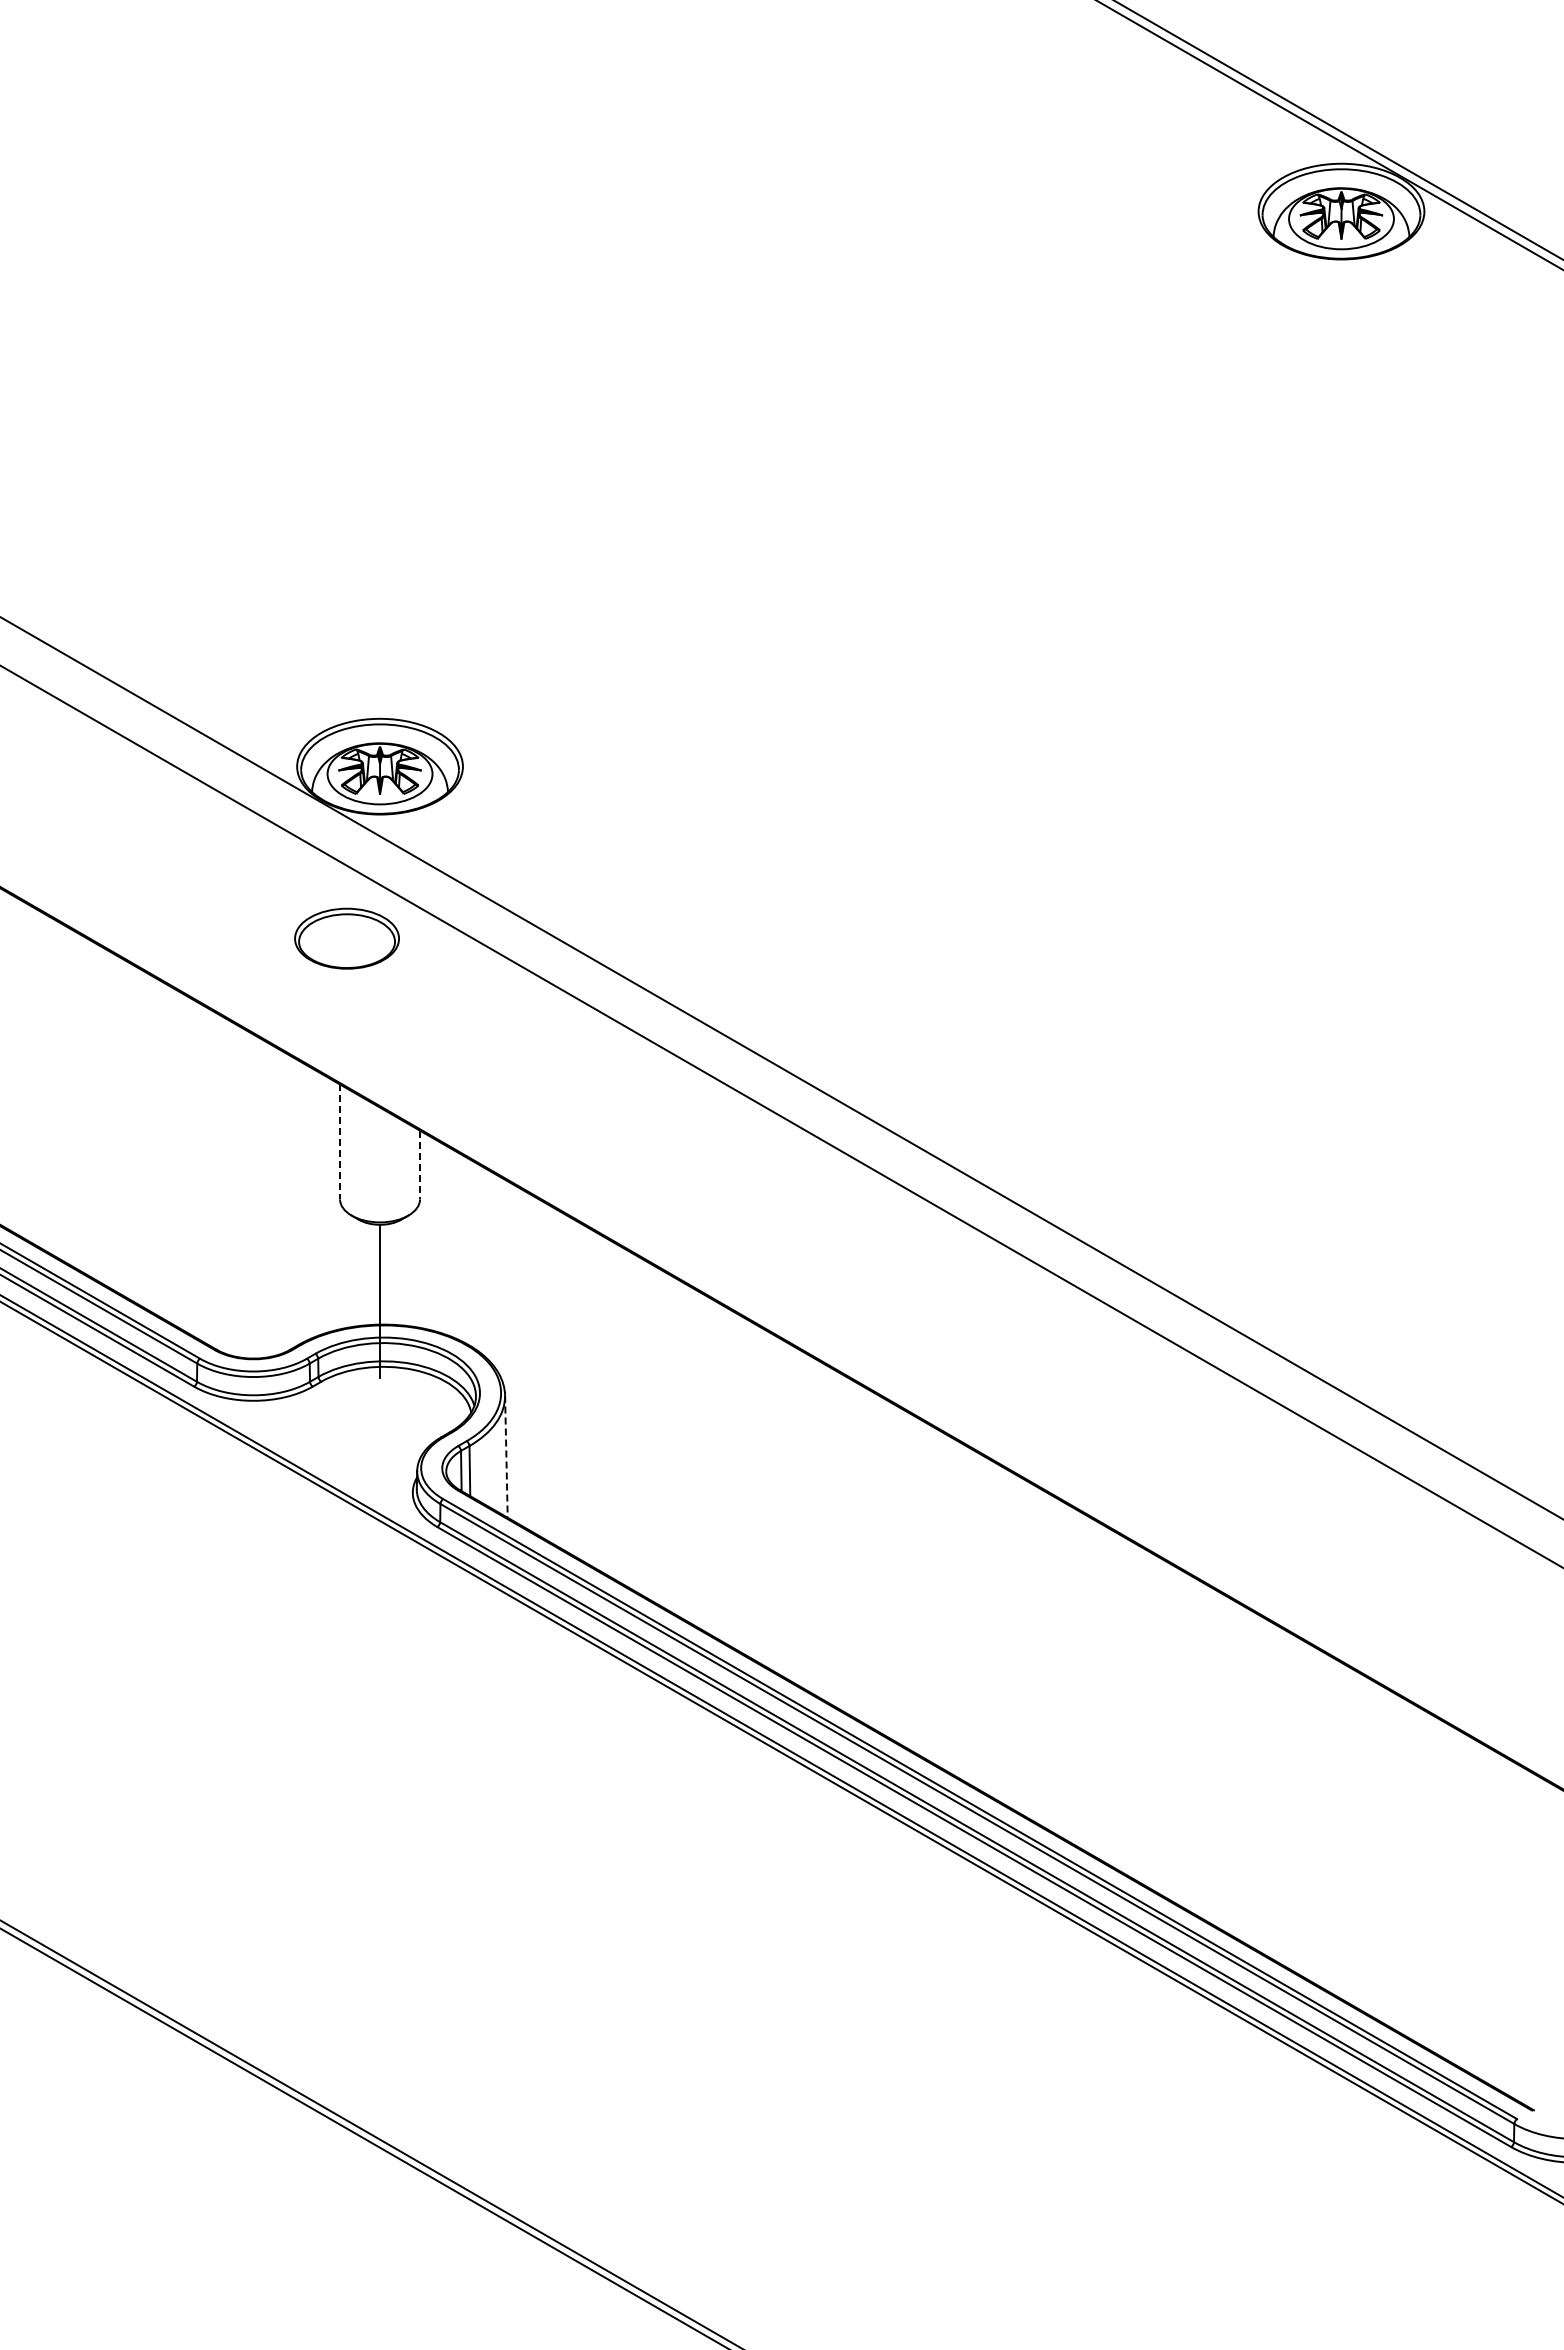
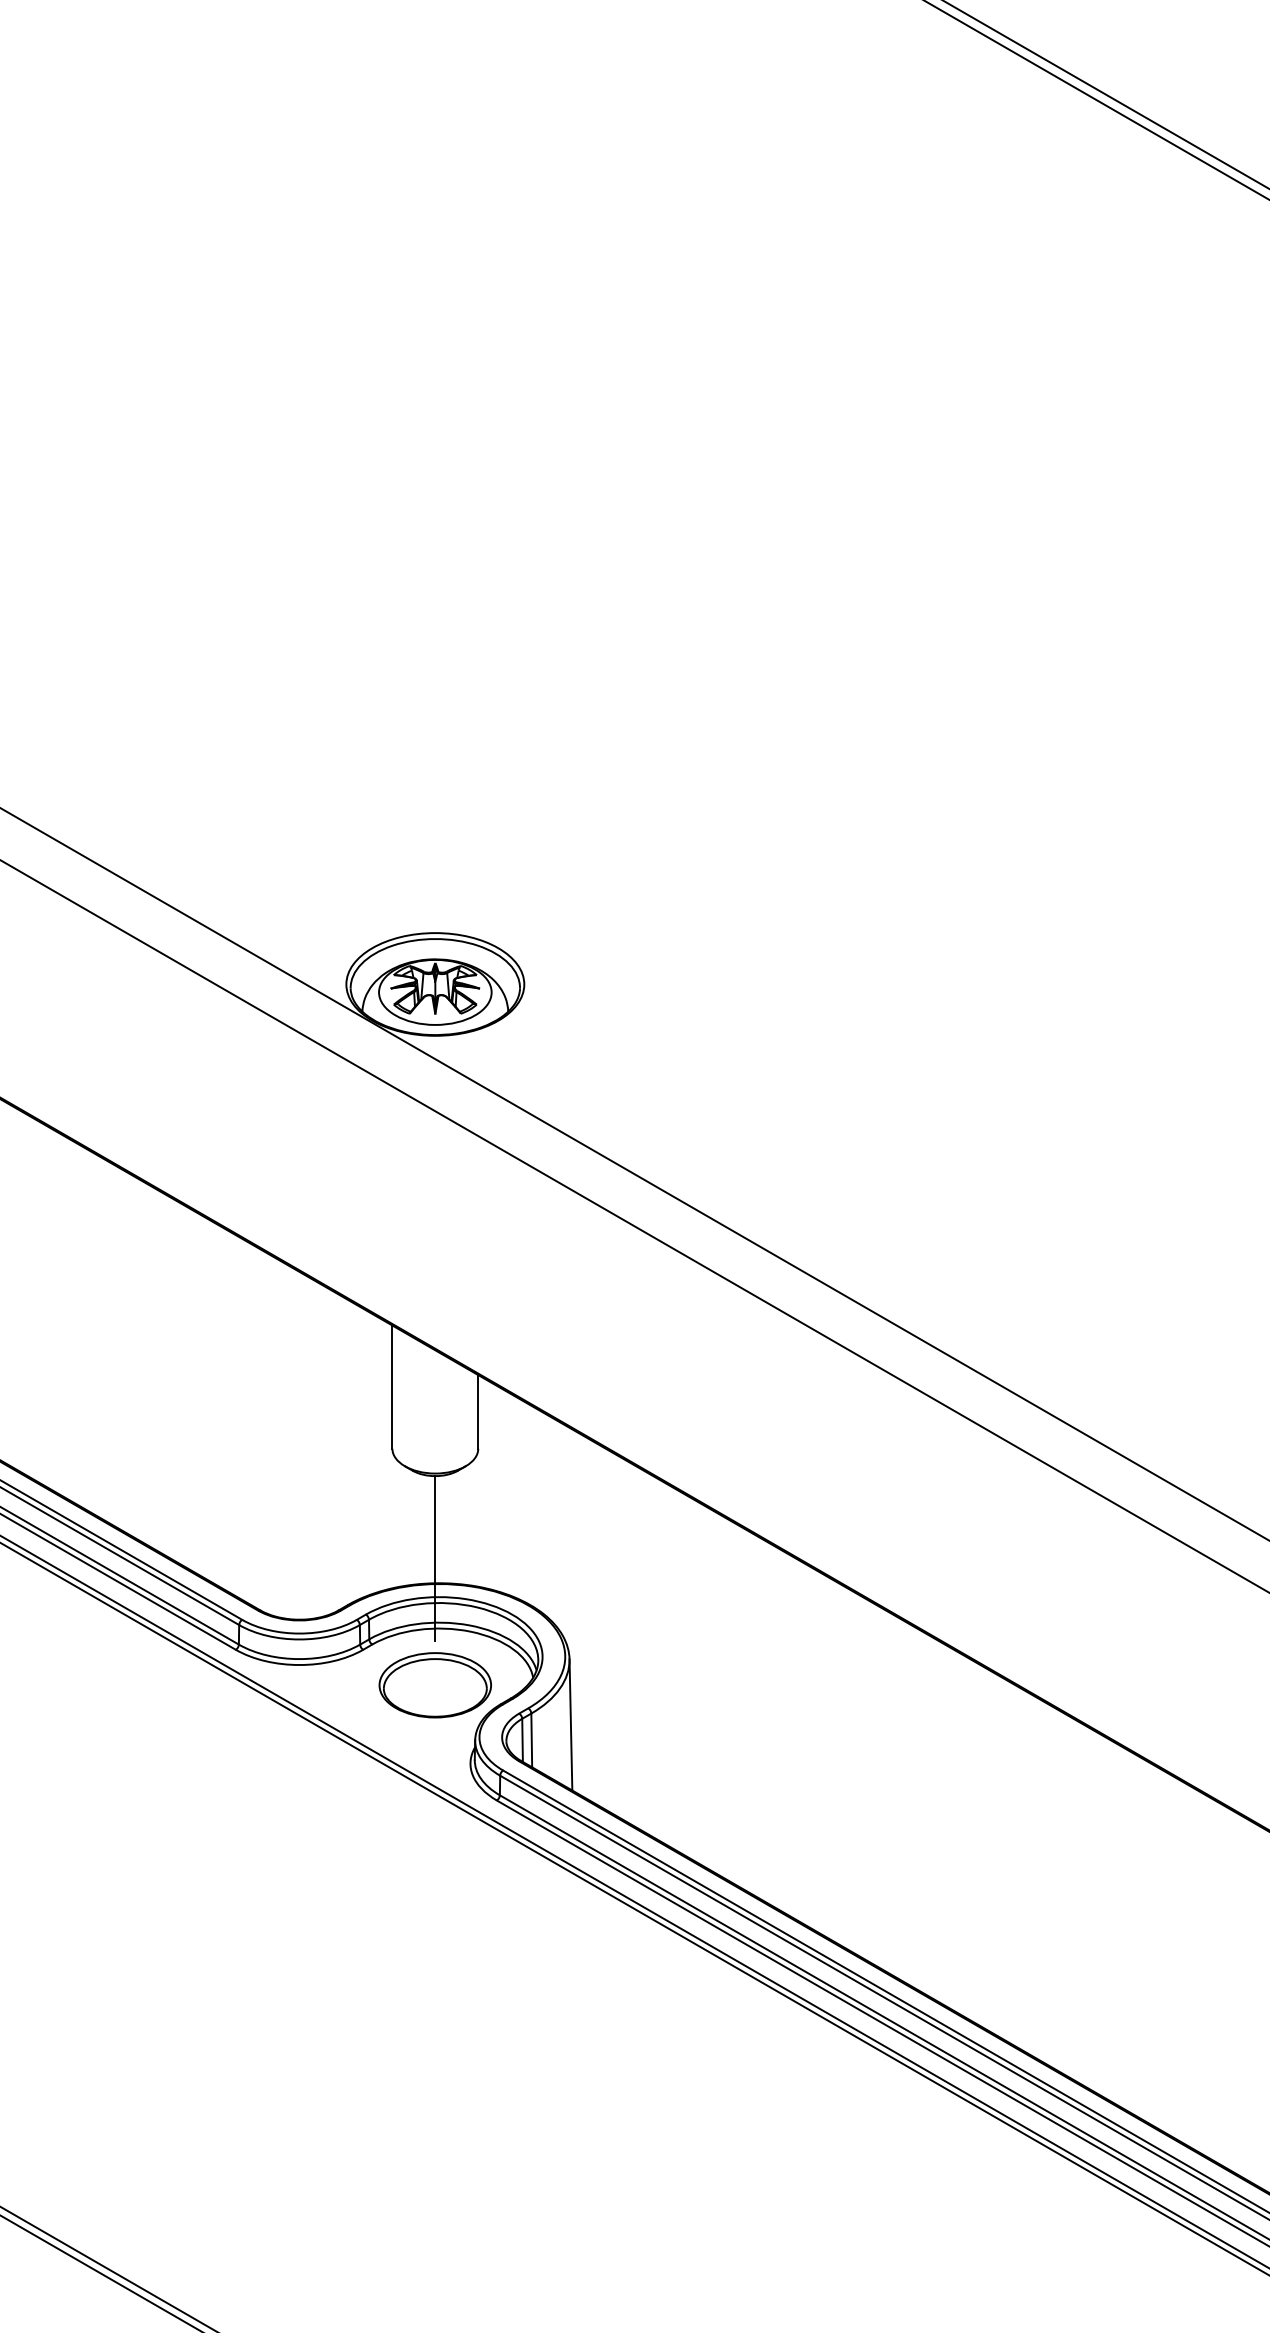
part: (346, 938) -> (434, 1685), moved
line: (340, 1142) -> (392, 1387), dashed -> solid
line: (420, 1165) -> (478, 1412), dashed -> solid
line: (506, 1457) -> (571, 1725), dashed -> solid

